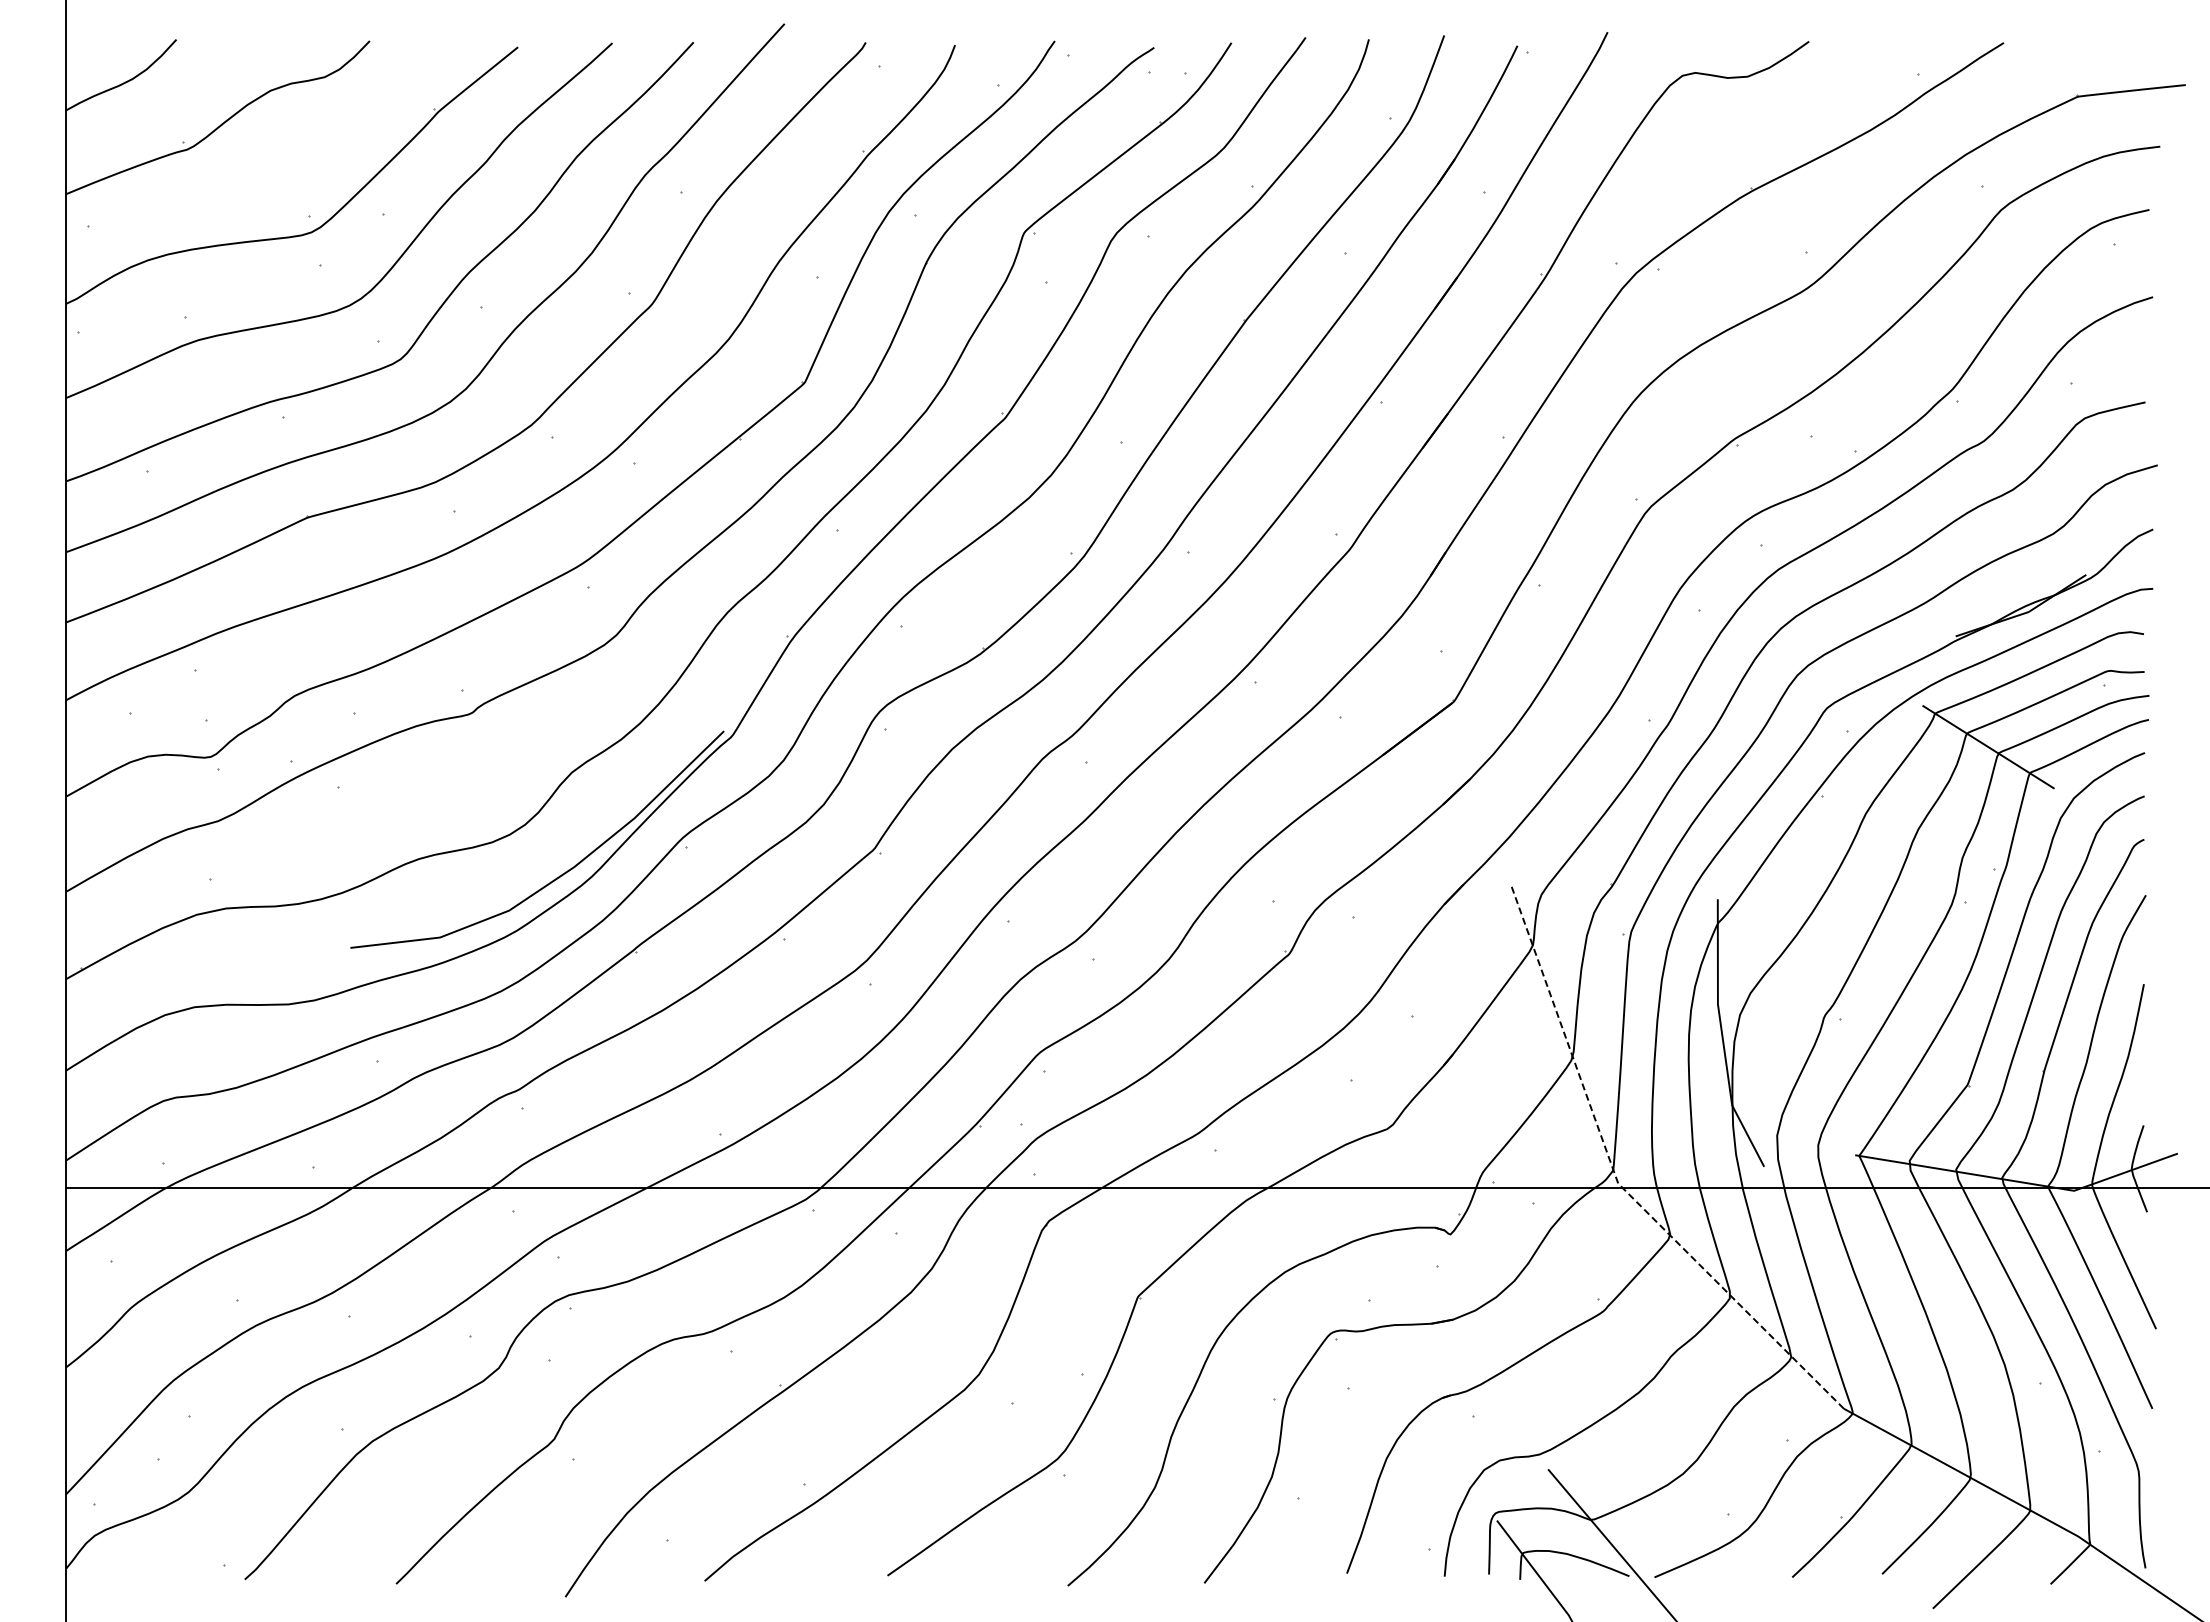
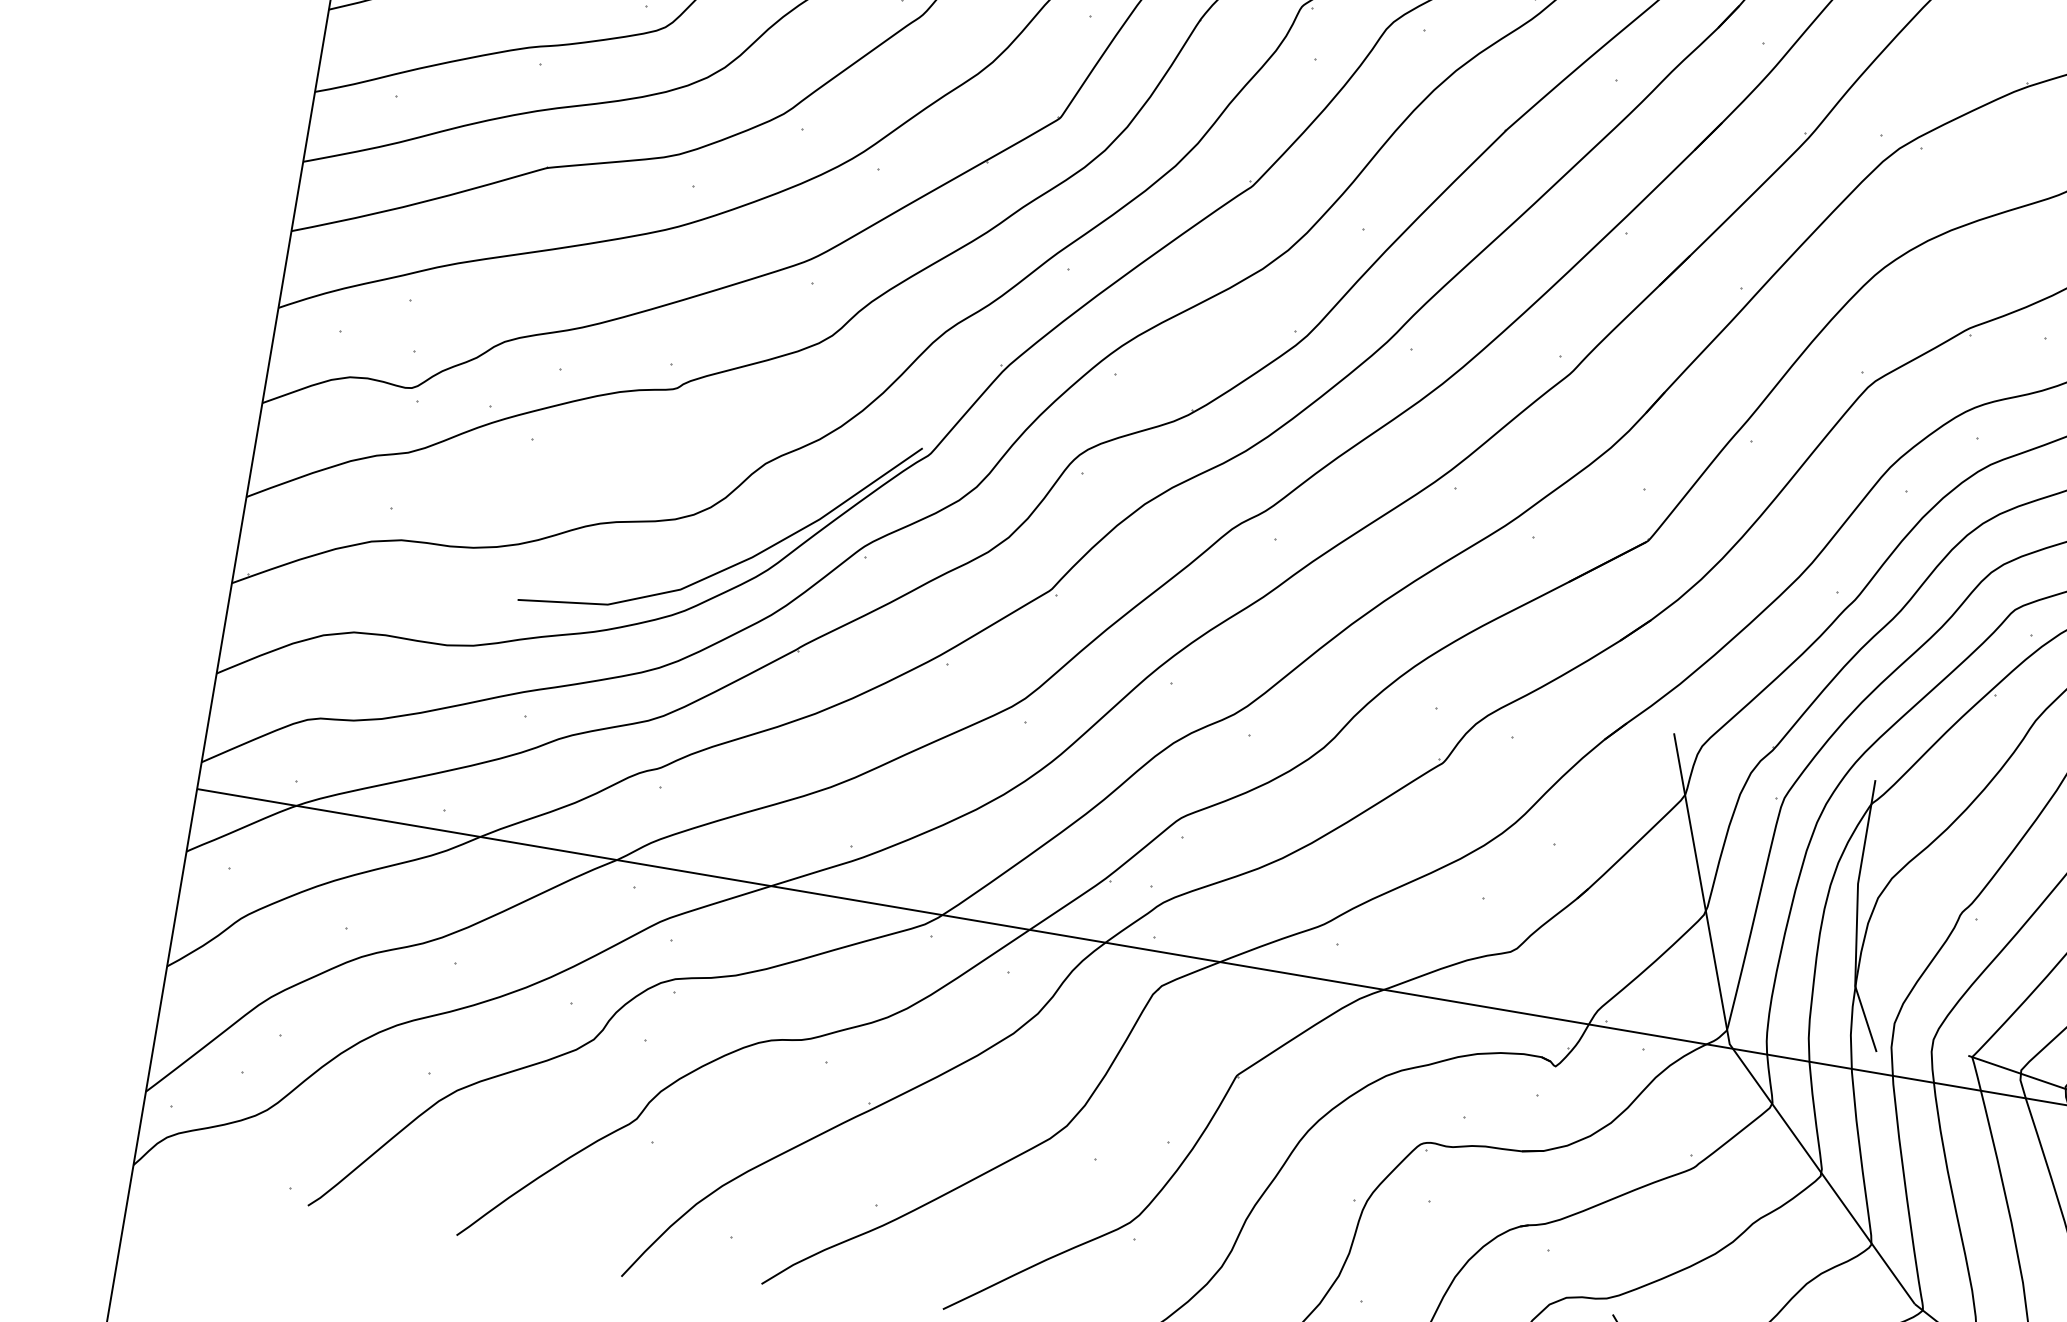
line: (1618, 1184) -> (1729, 1045), dashed -> solid

